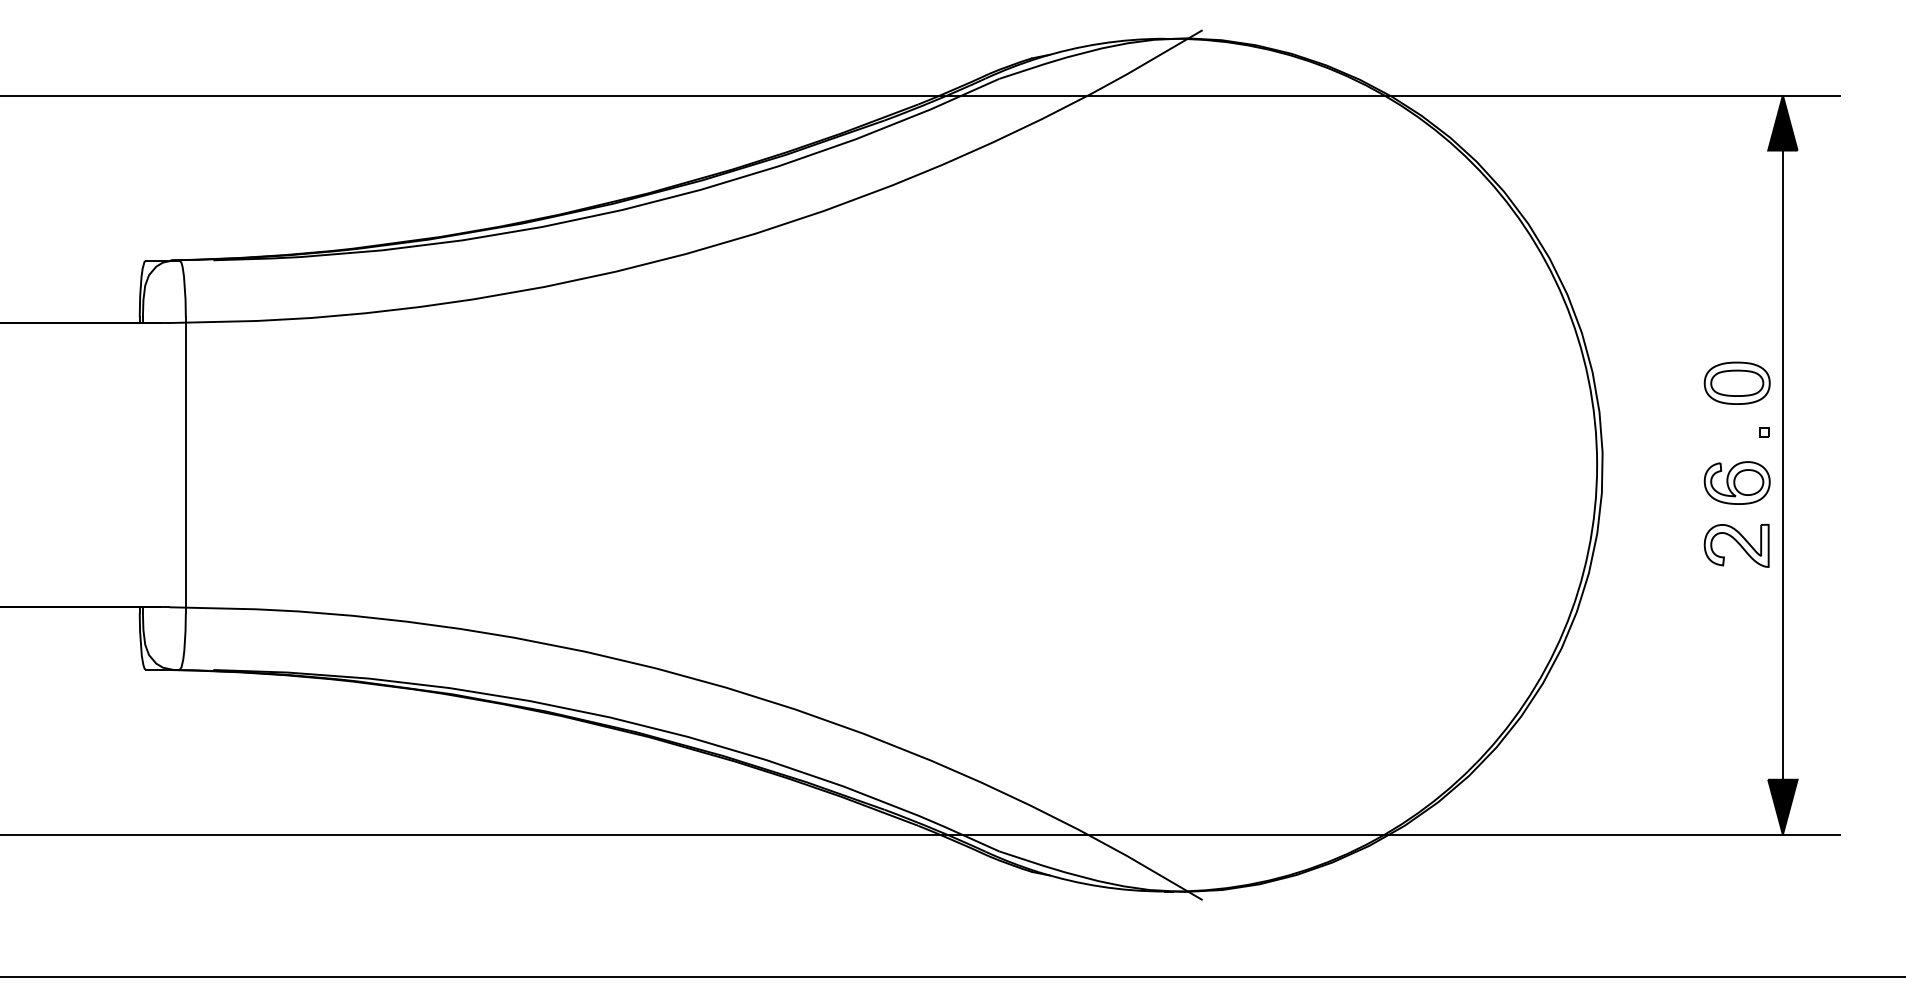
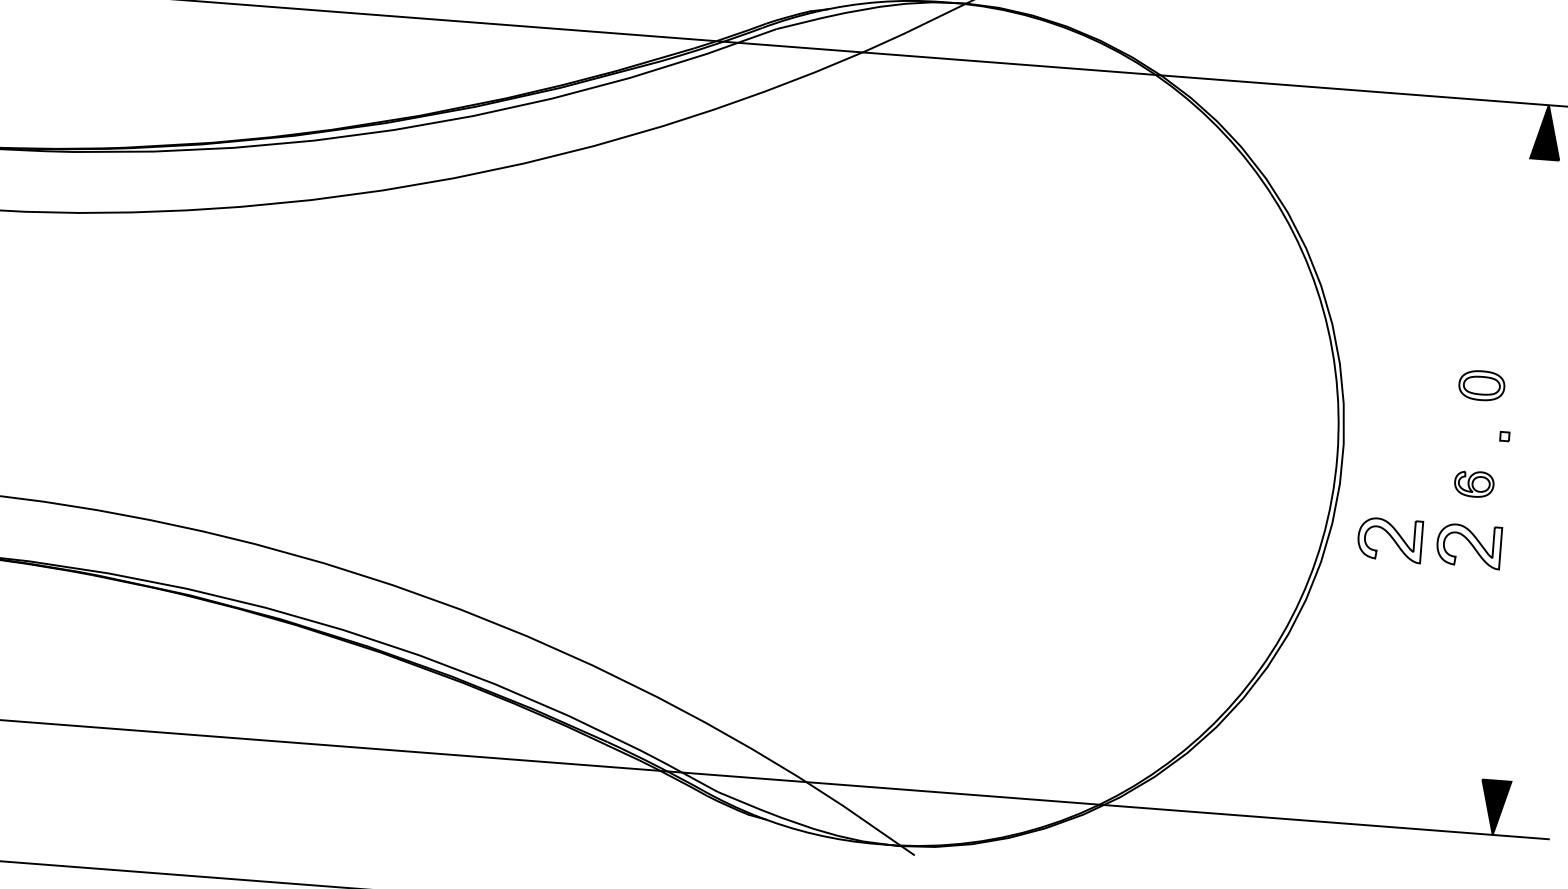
part: (1736, 382) -> (1481, 384), size x0.7
line: (1782, 464) -> (1520, 469), removed
part: (1736, 482) -> (1473, 483), size x0.6
part: (1656, 545) -> (1389, 539), added

